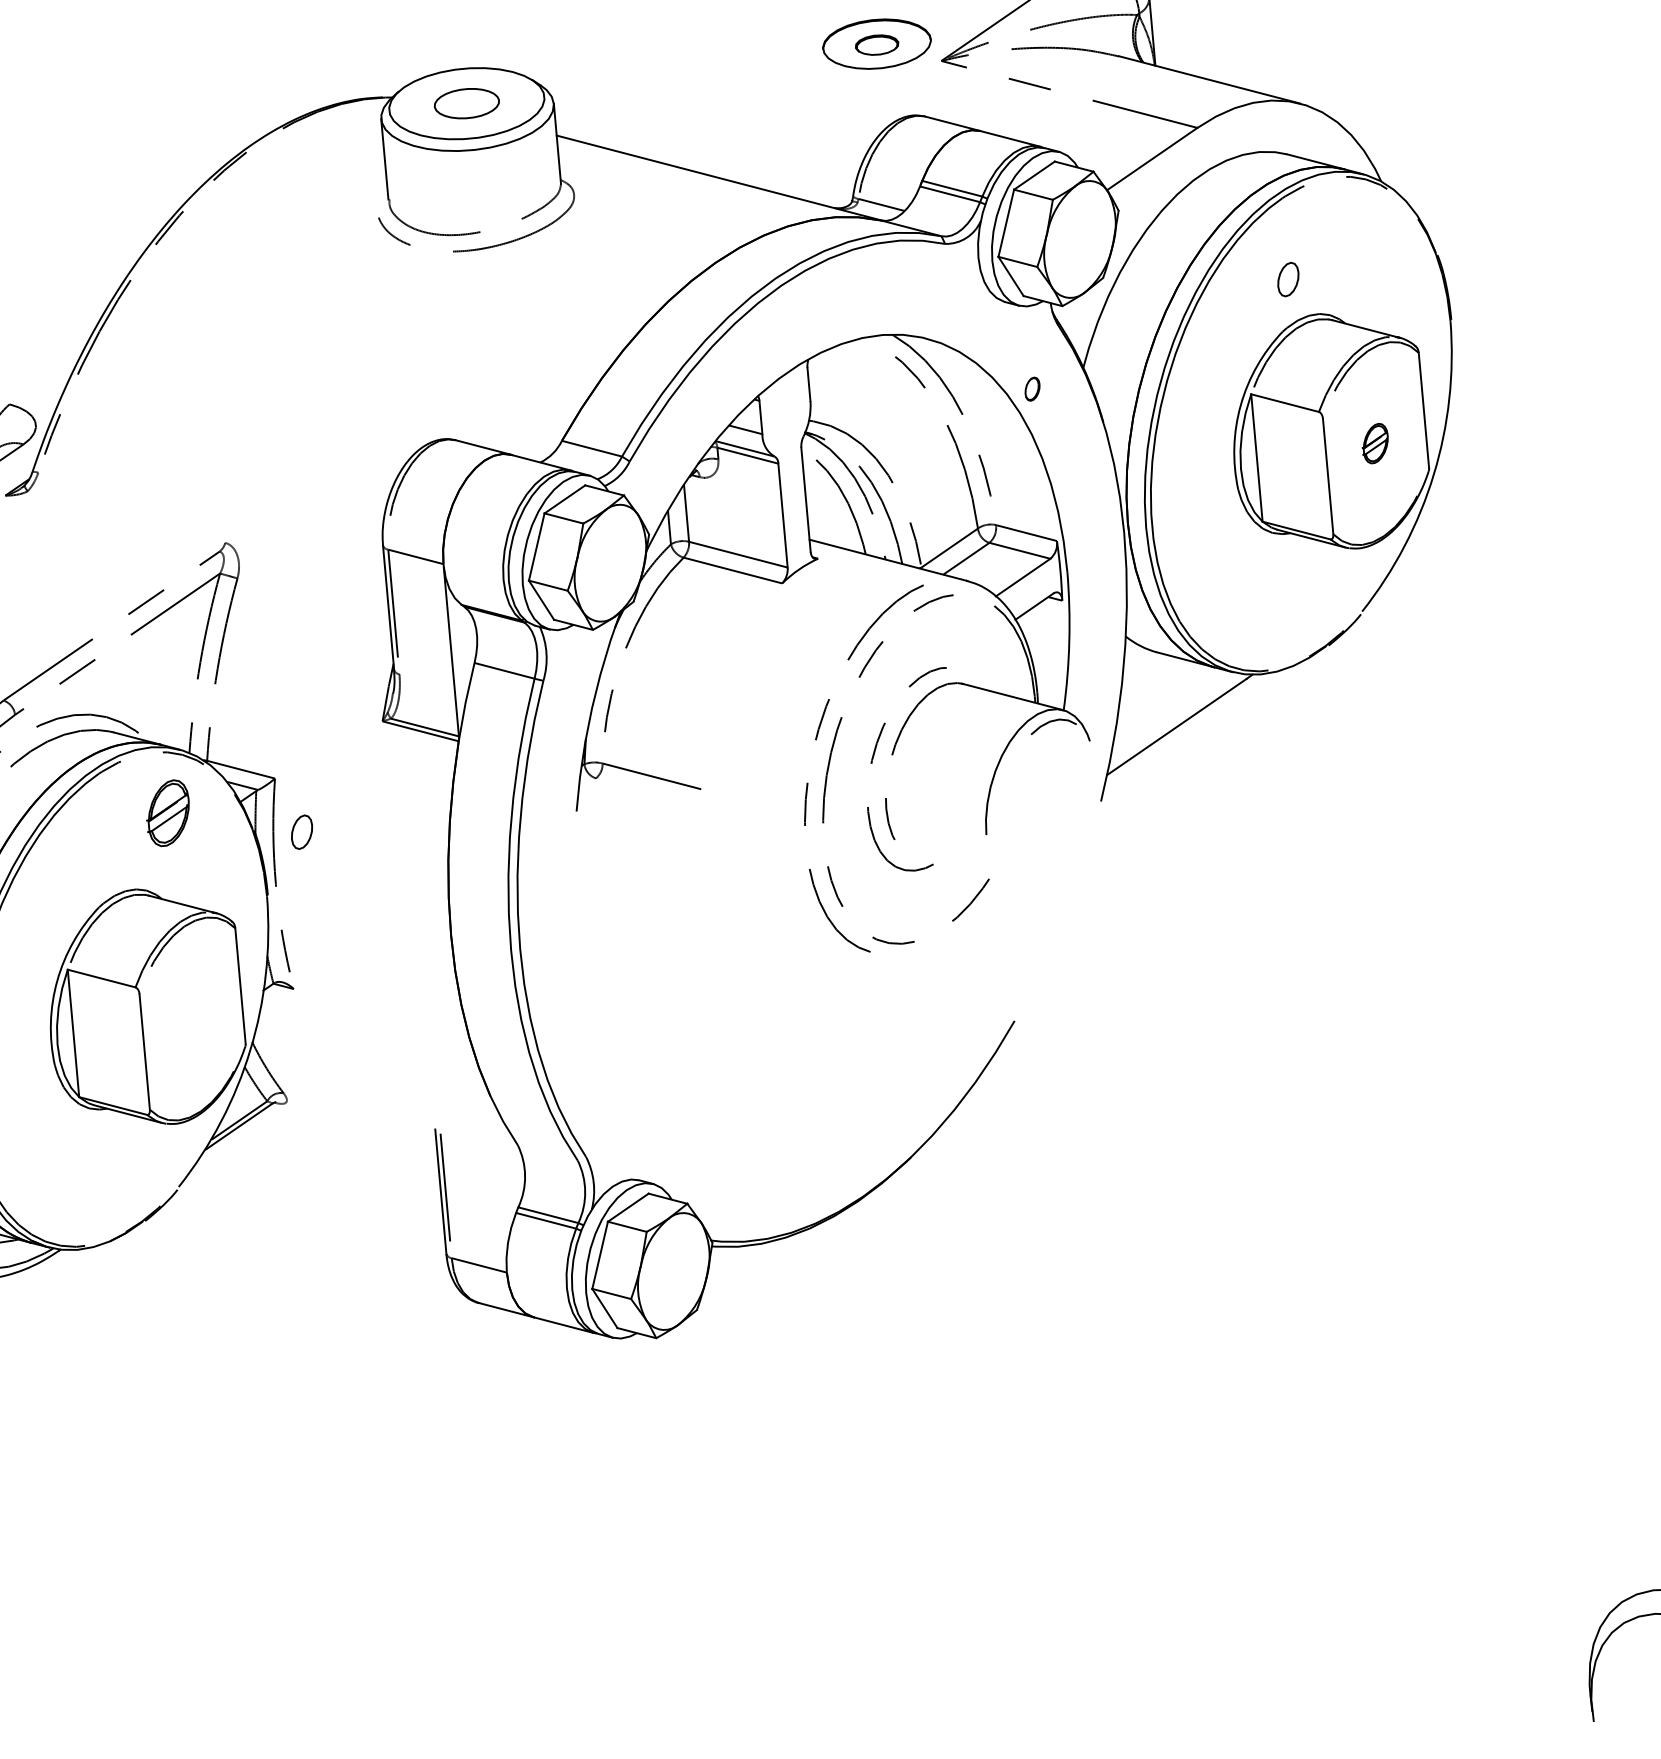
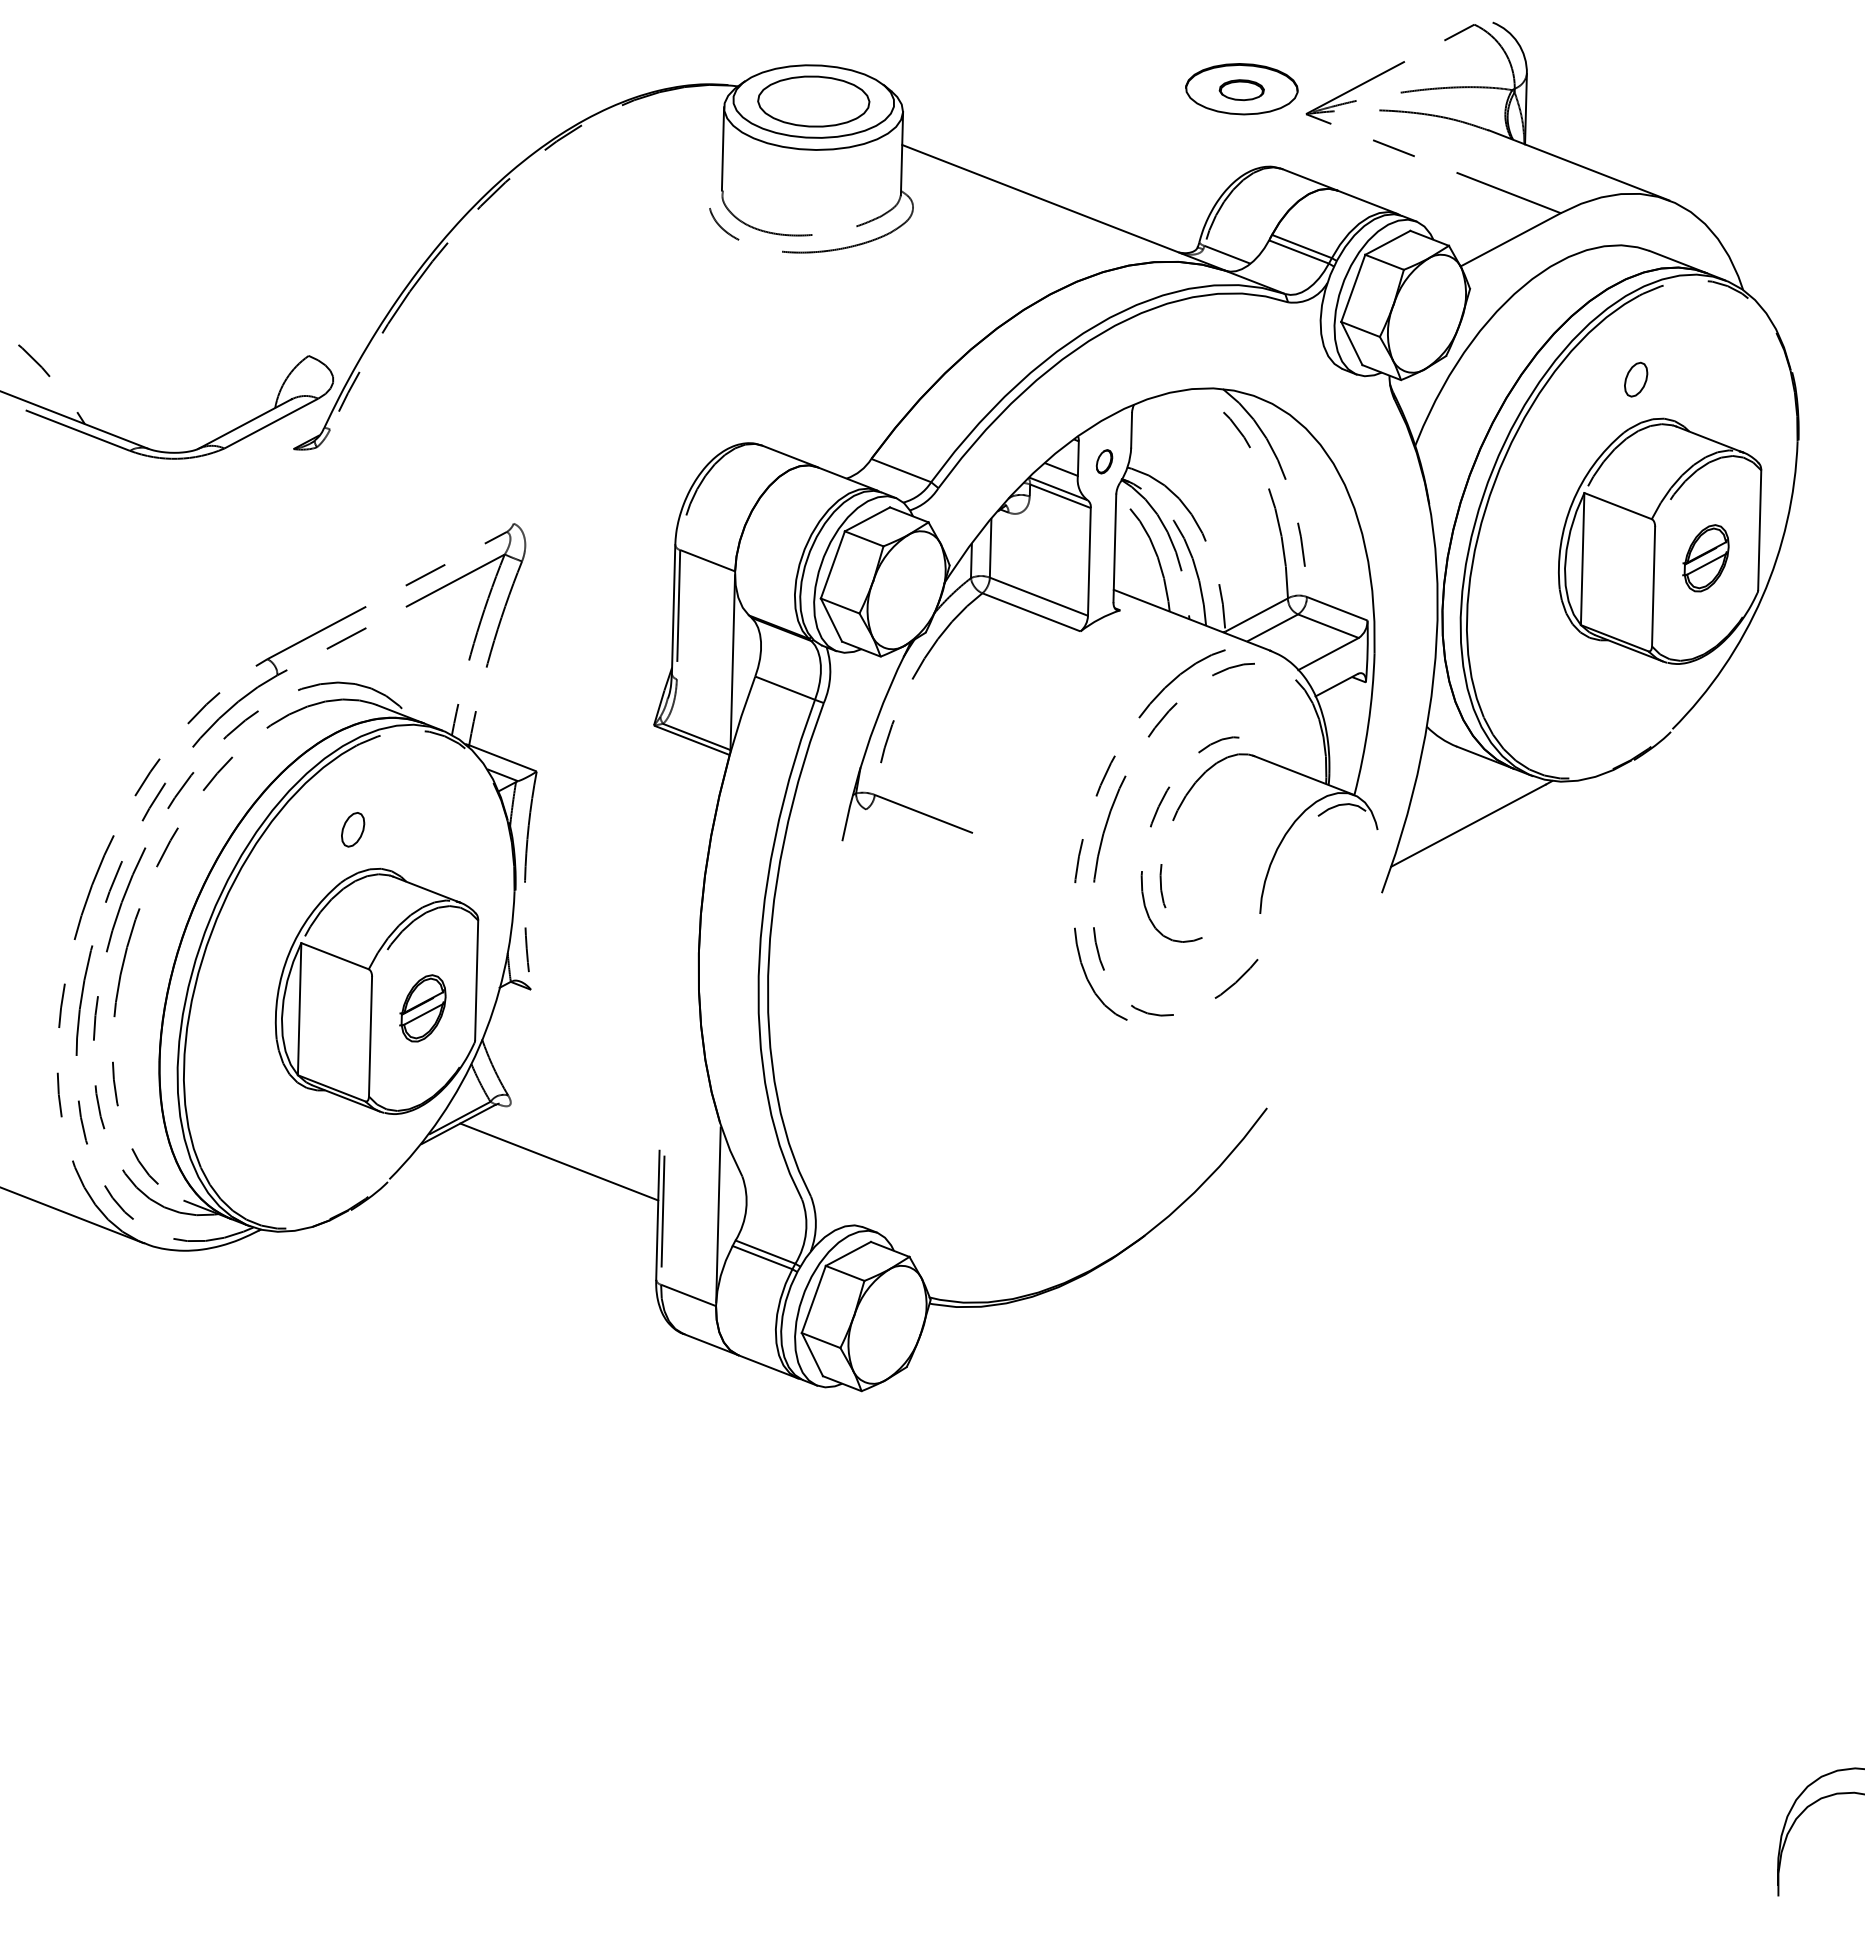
part: (466, 103) -> (813, 101), size x1.67
part: (1032, 388) -> (1104, 461), moved
part: (1374, 443) -> (1705, 558), size x1.67
part: (167, 813) -> (422, 1008), moved
part: (302, 831) -> (353, 829), moved
line: (340, 1150) -> (559, 1161), added
line: (499, 1184) -> (718, 1214), added

